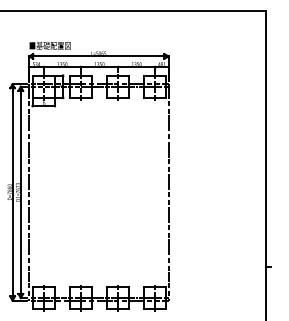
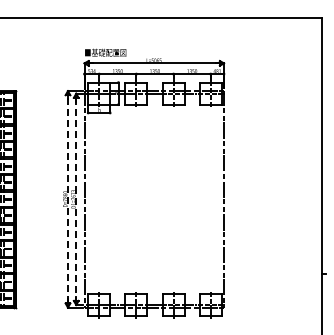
line: (12, 191) -> (67, 198), solid -> dashed
line: (21, 192) -> (76, 199), solid -> dashed

